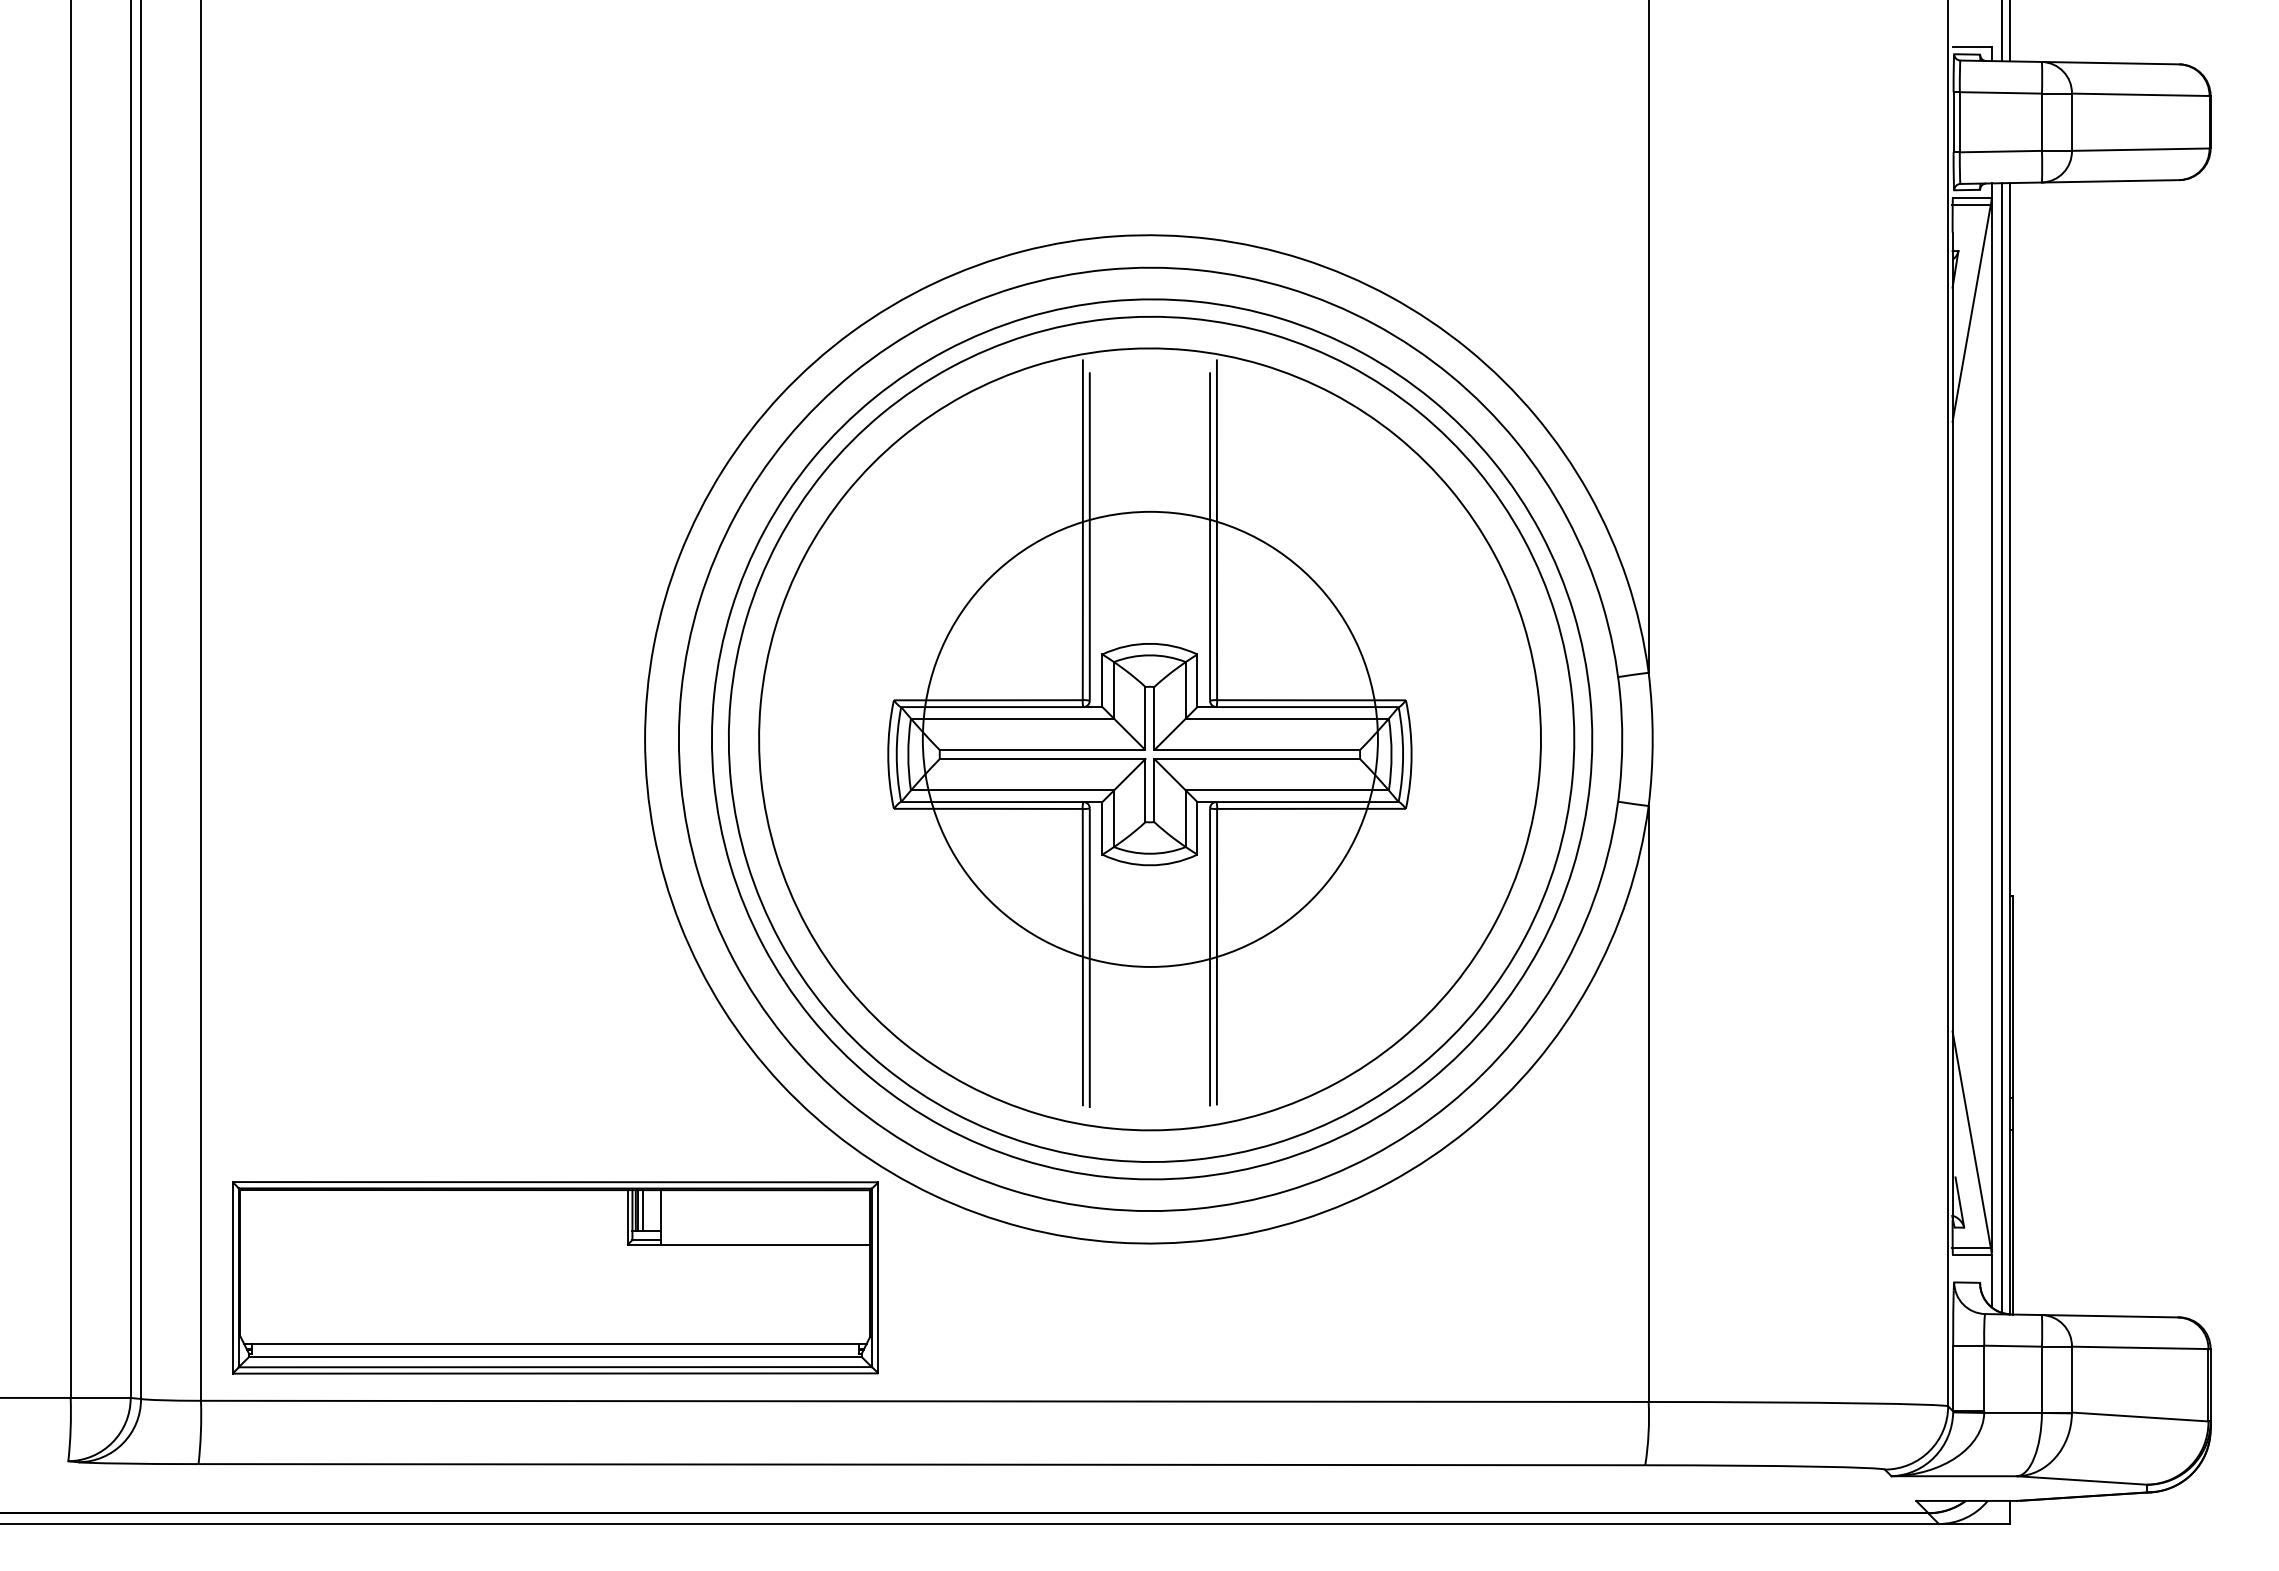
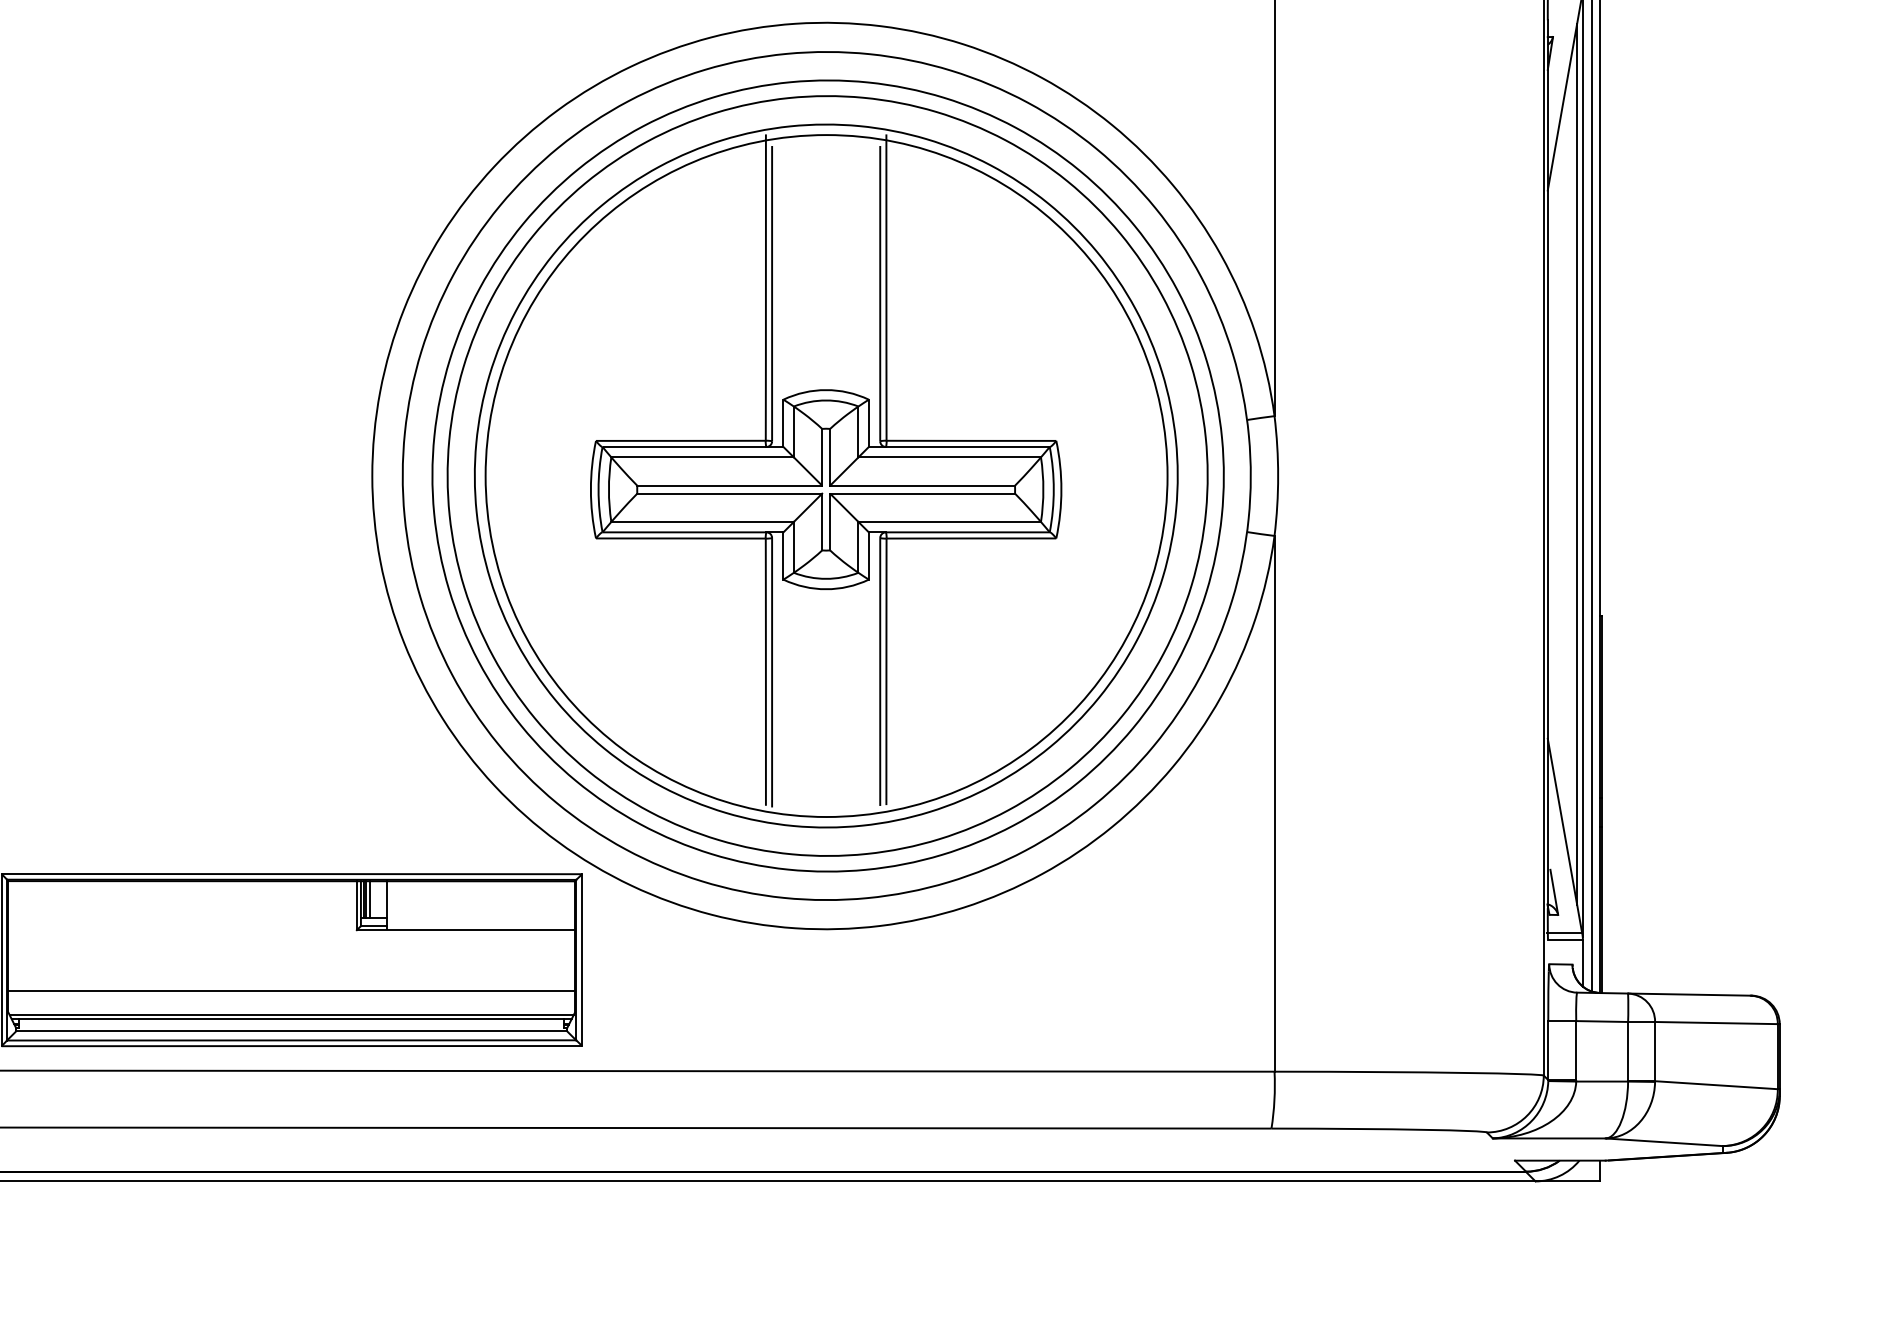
line: (1985, 726) -> (1577, 464), added
circle: (1150, 739) -> (826, 476), size x1.67
line: (555, 1312) -> (291, 991), added
line: (555, 1339) -> (291, 1015), added

